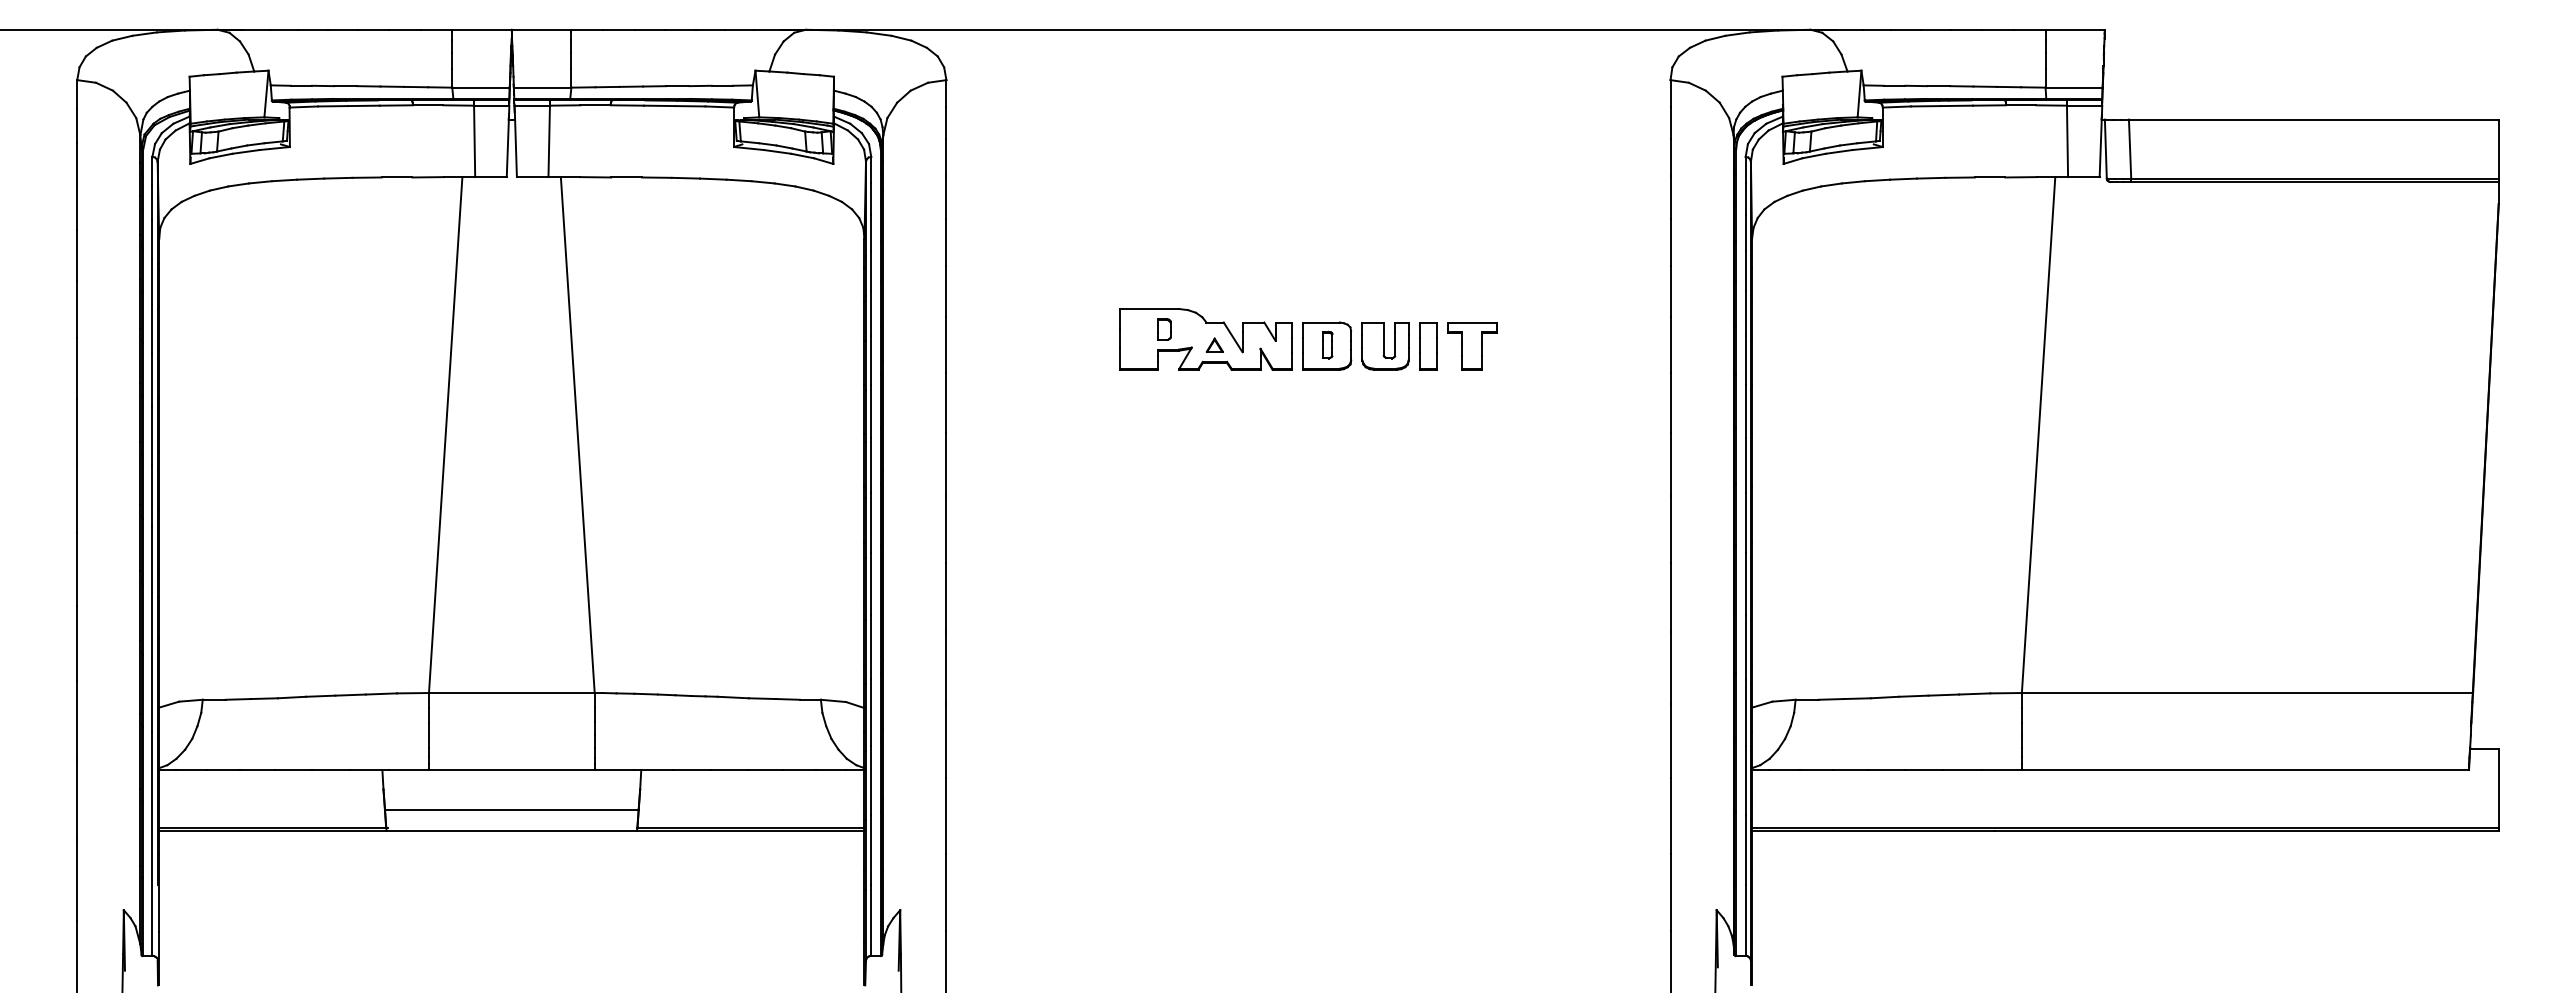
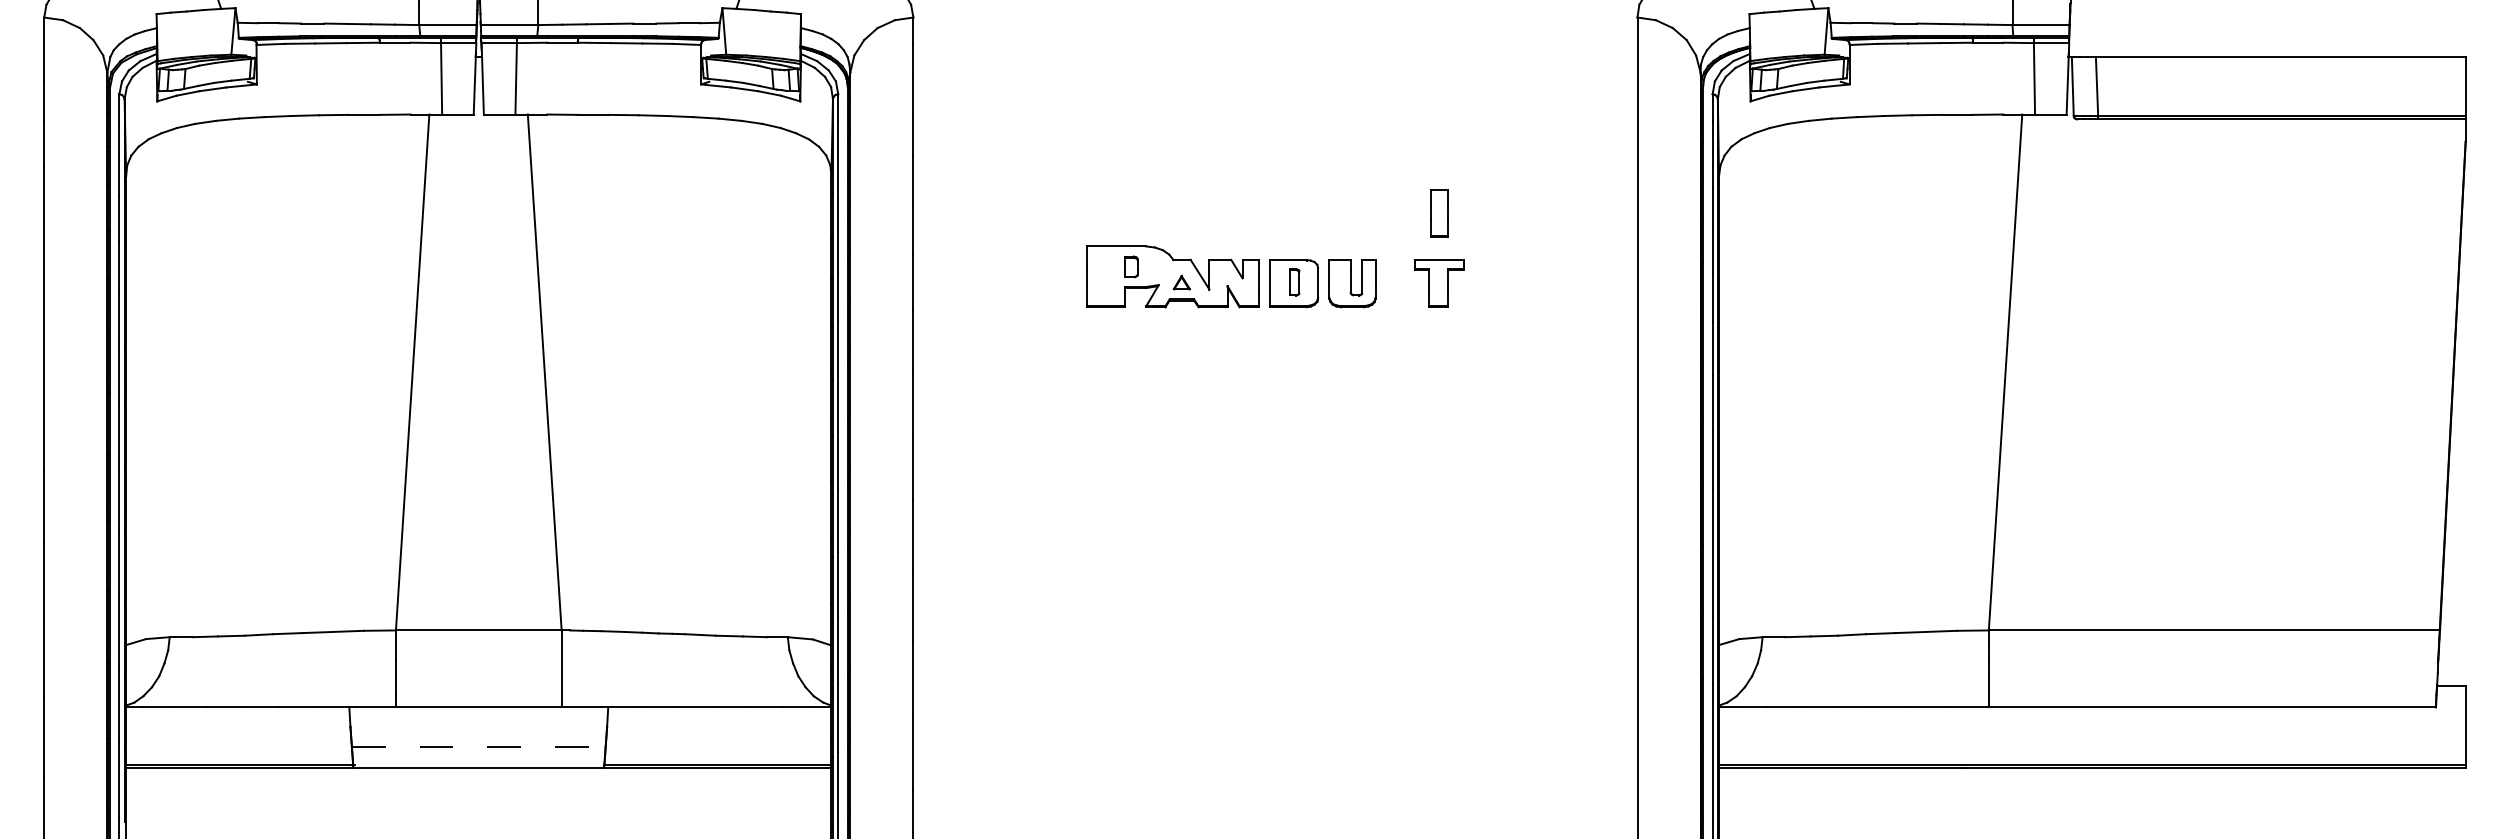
part: (1428, 346) -> (1439, 213), moved
line: (511, 809) -> (478, 746), solid -> dashed

